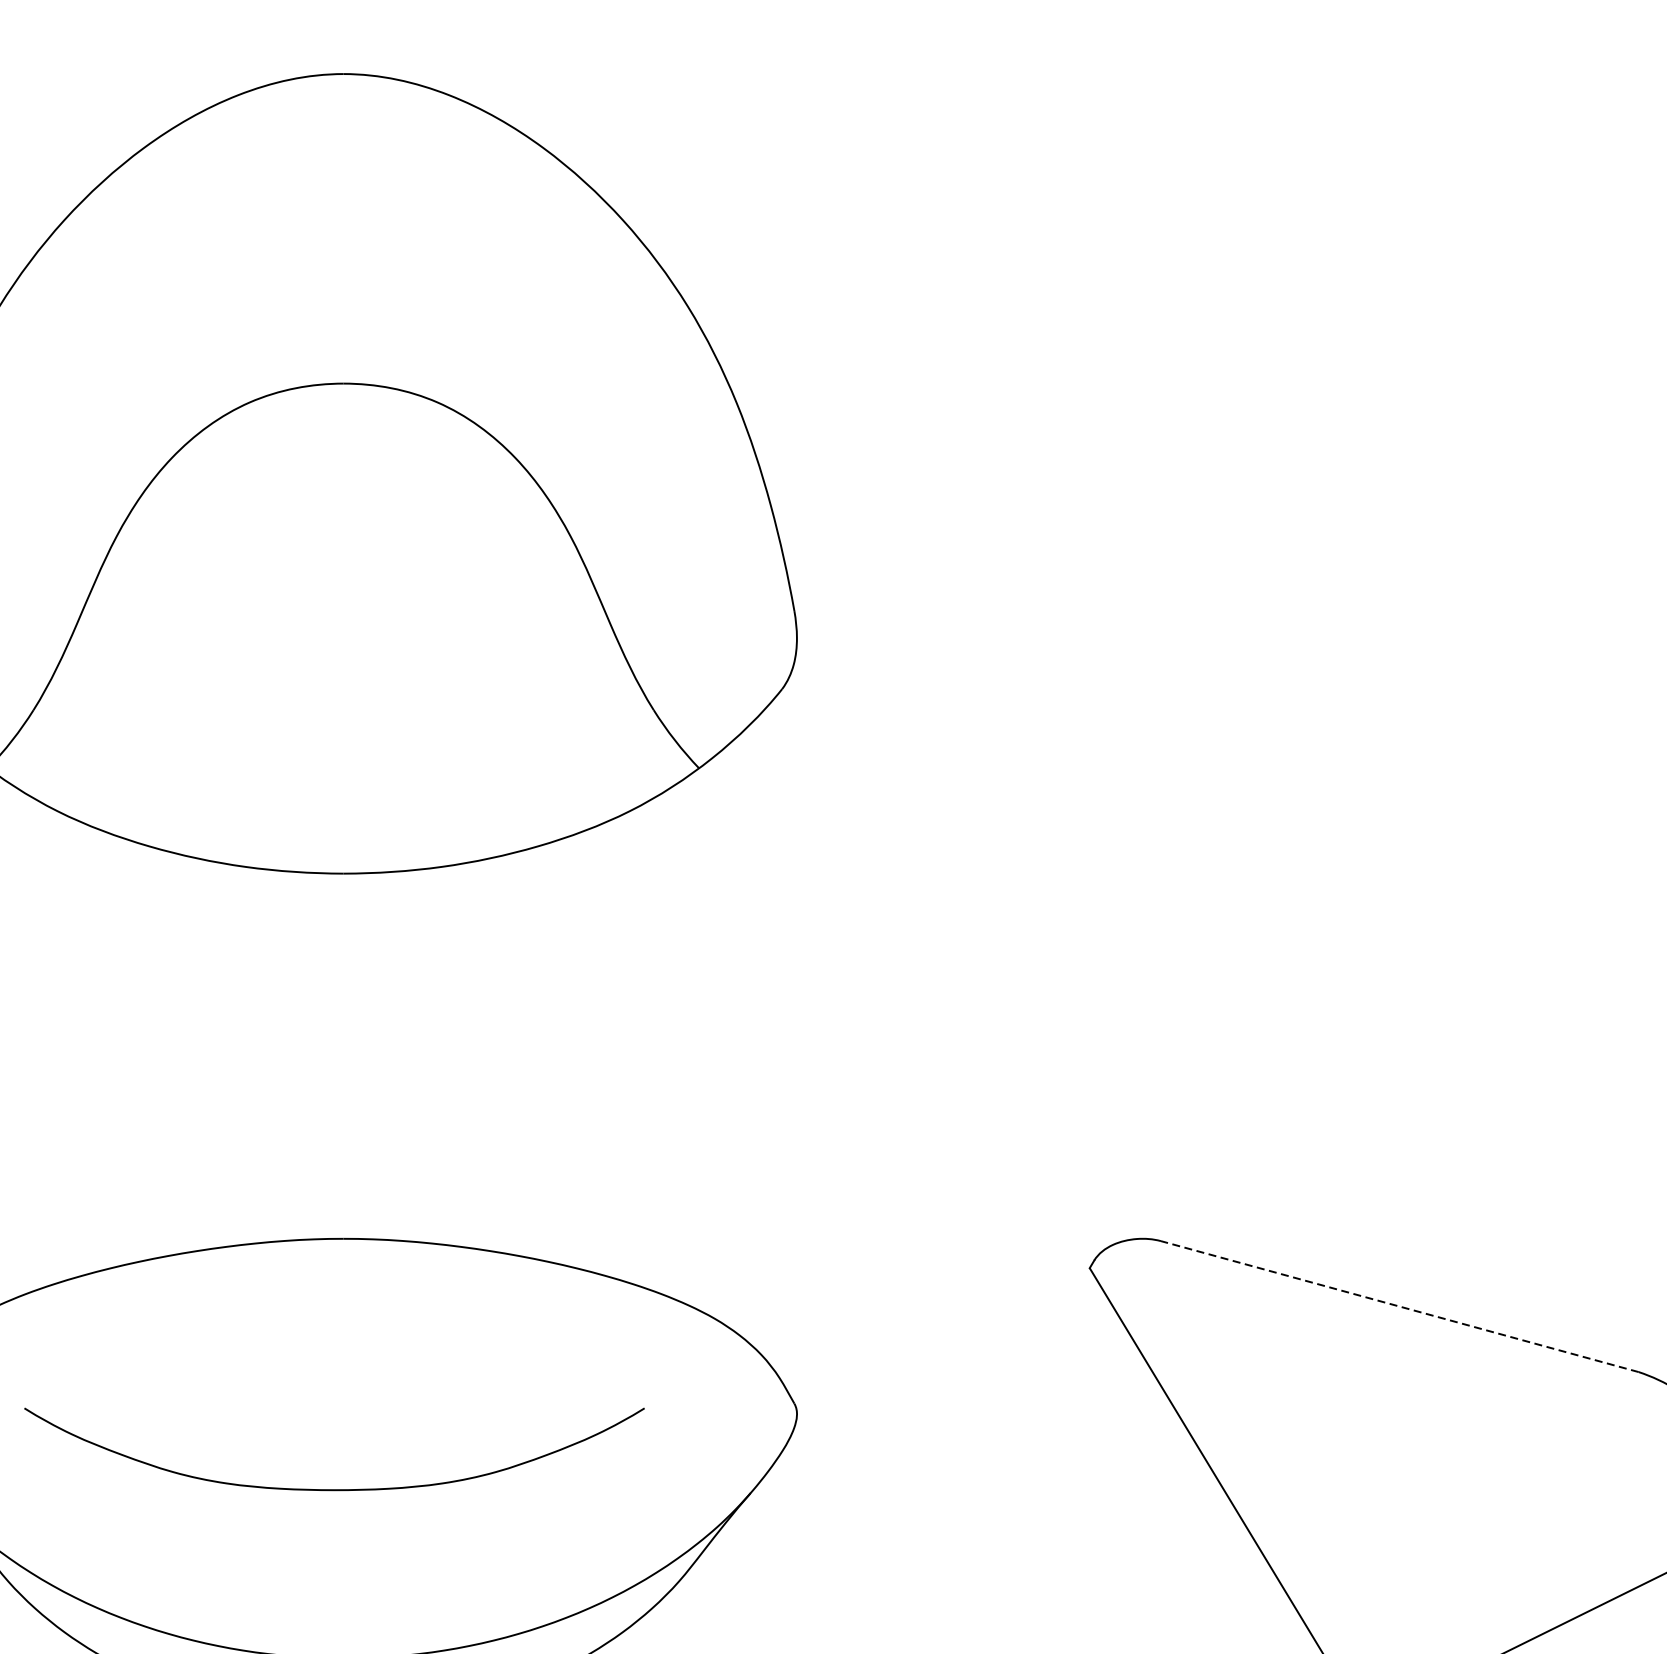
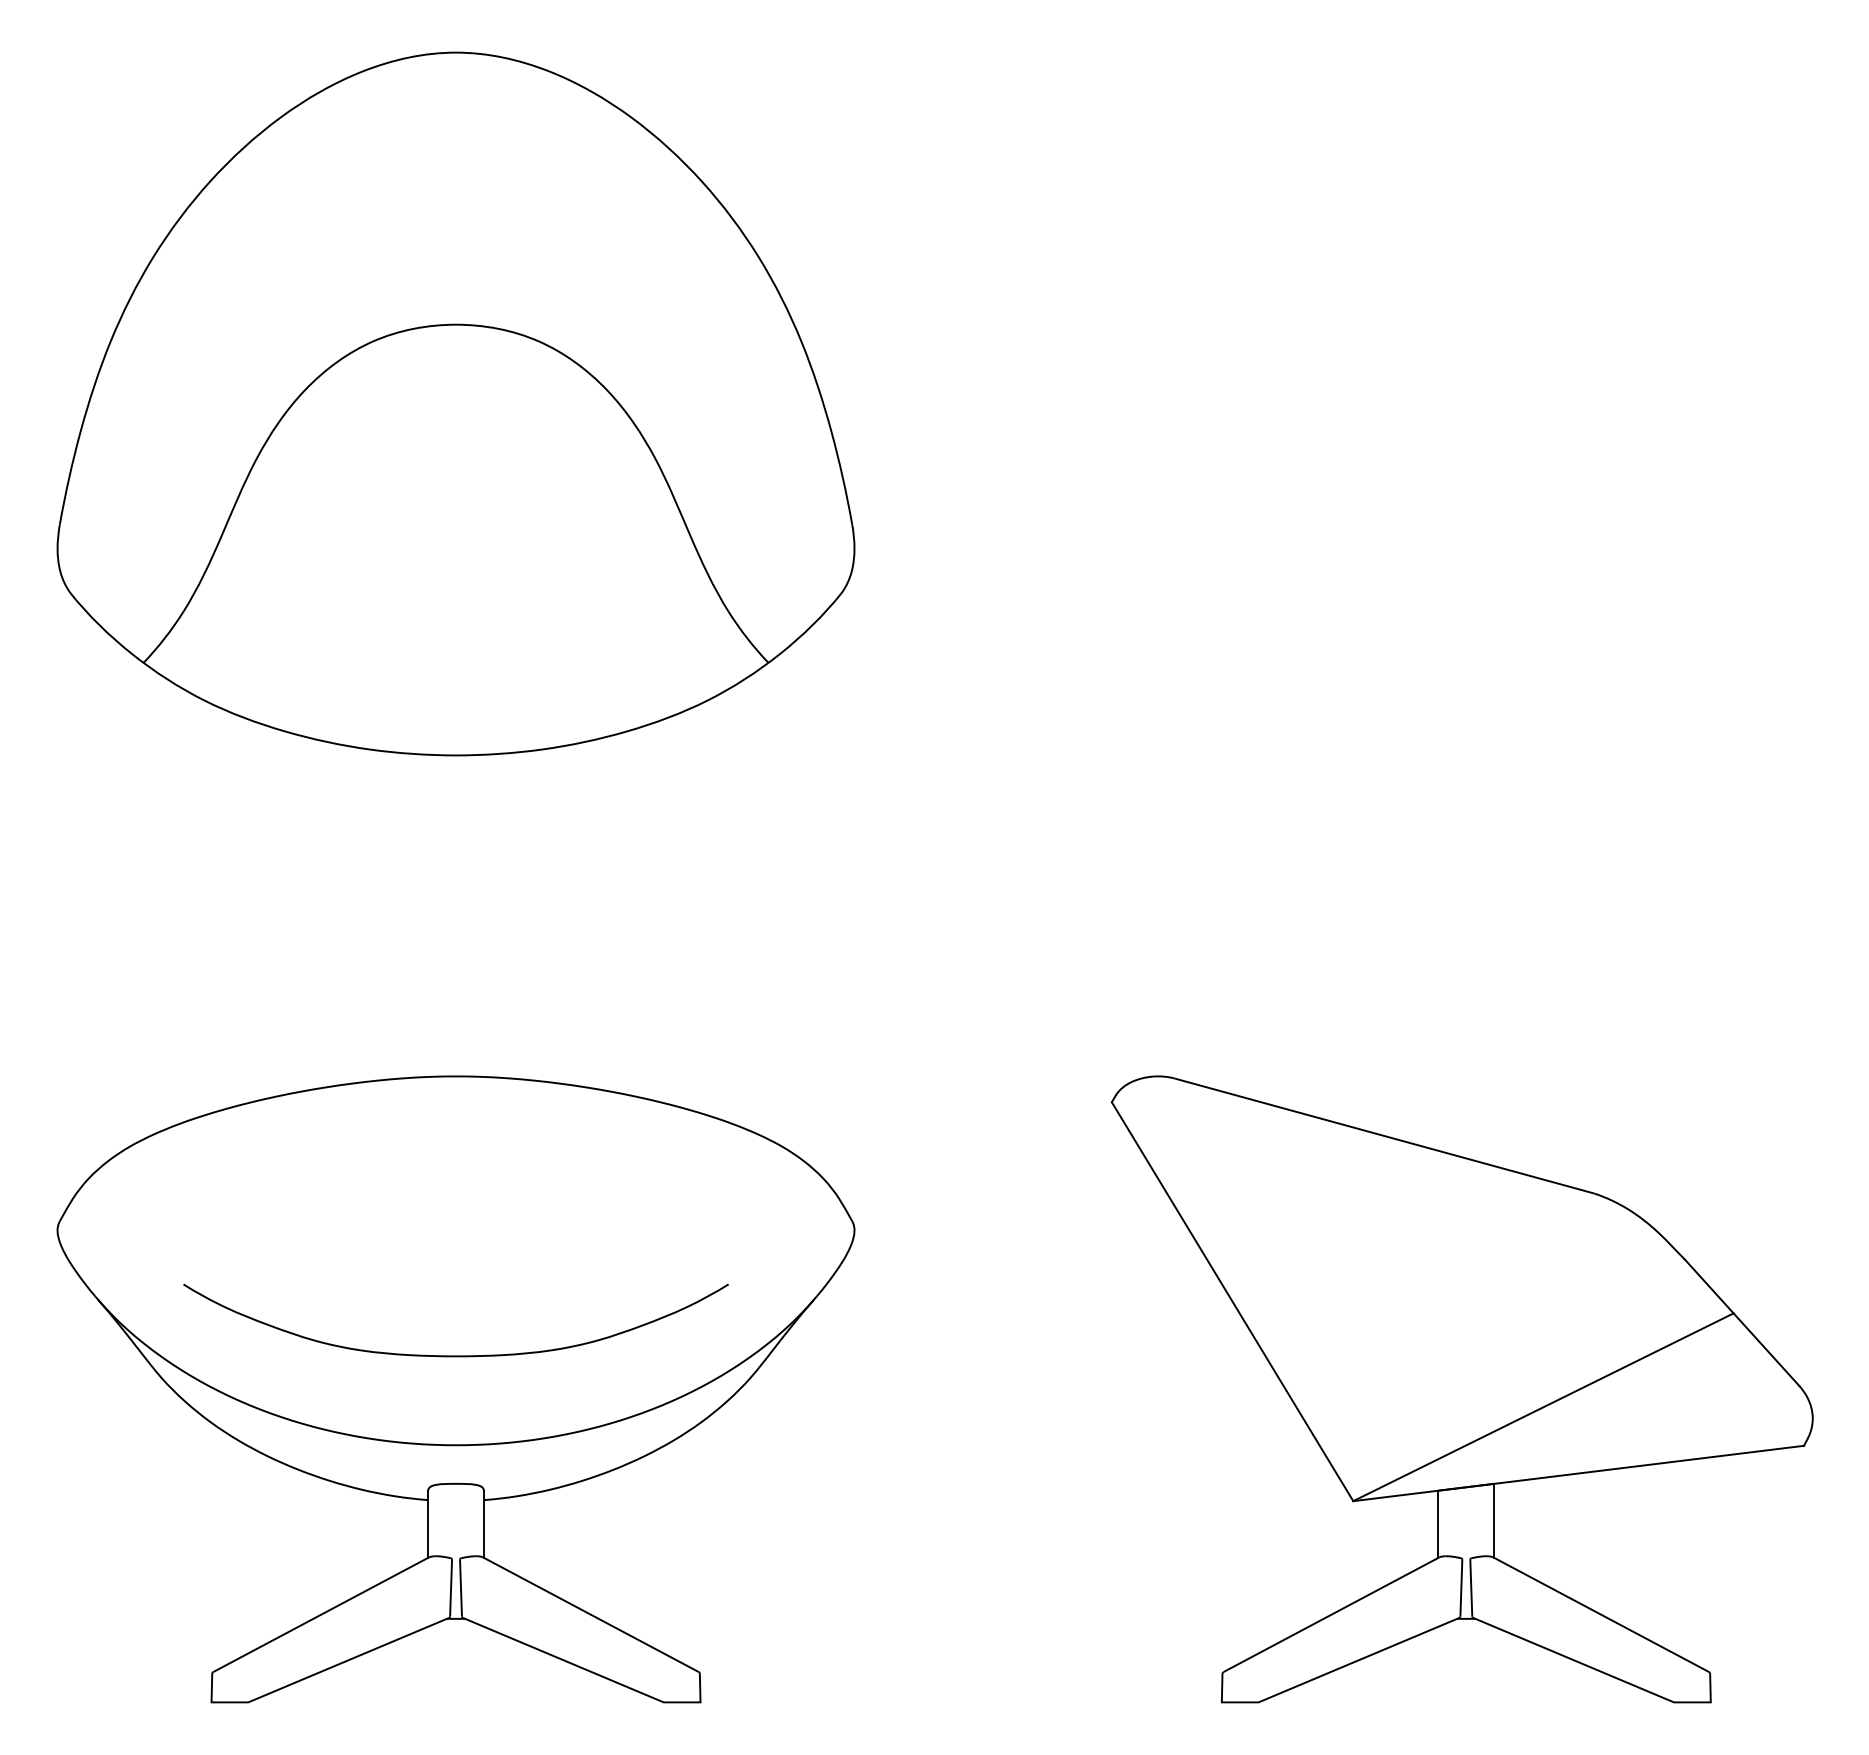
line: (1399, 1307) -> (1384, 1136), dashed -> solid
curve: (333, 1489) -> (455, 1355), moved

